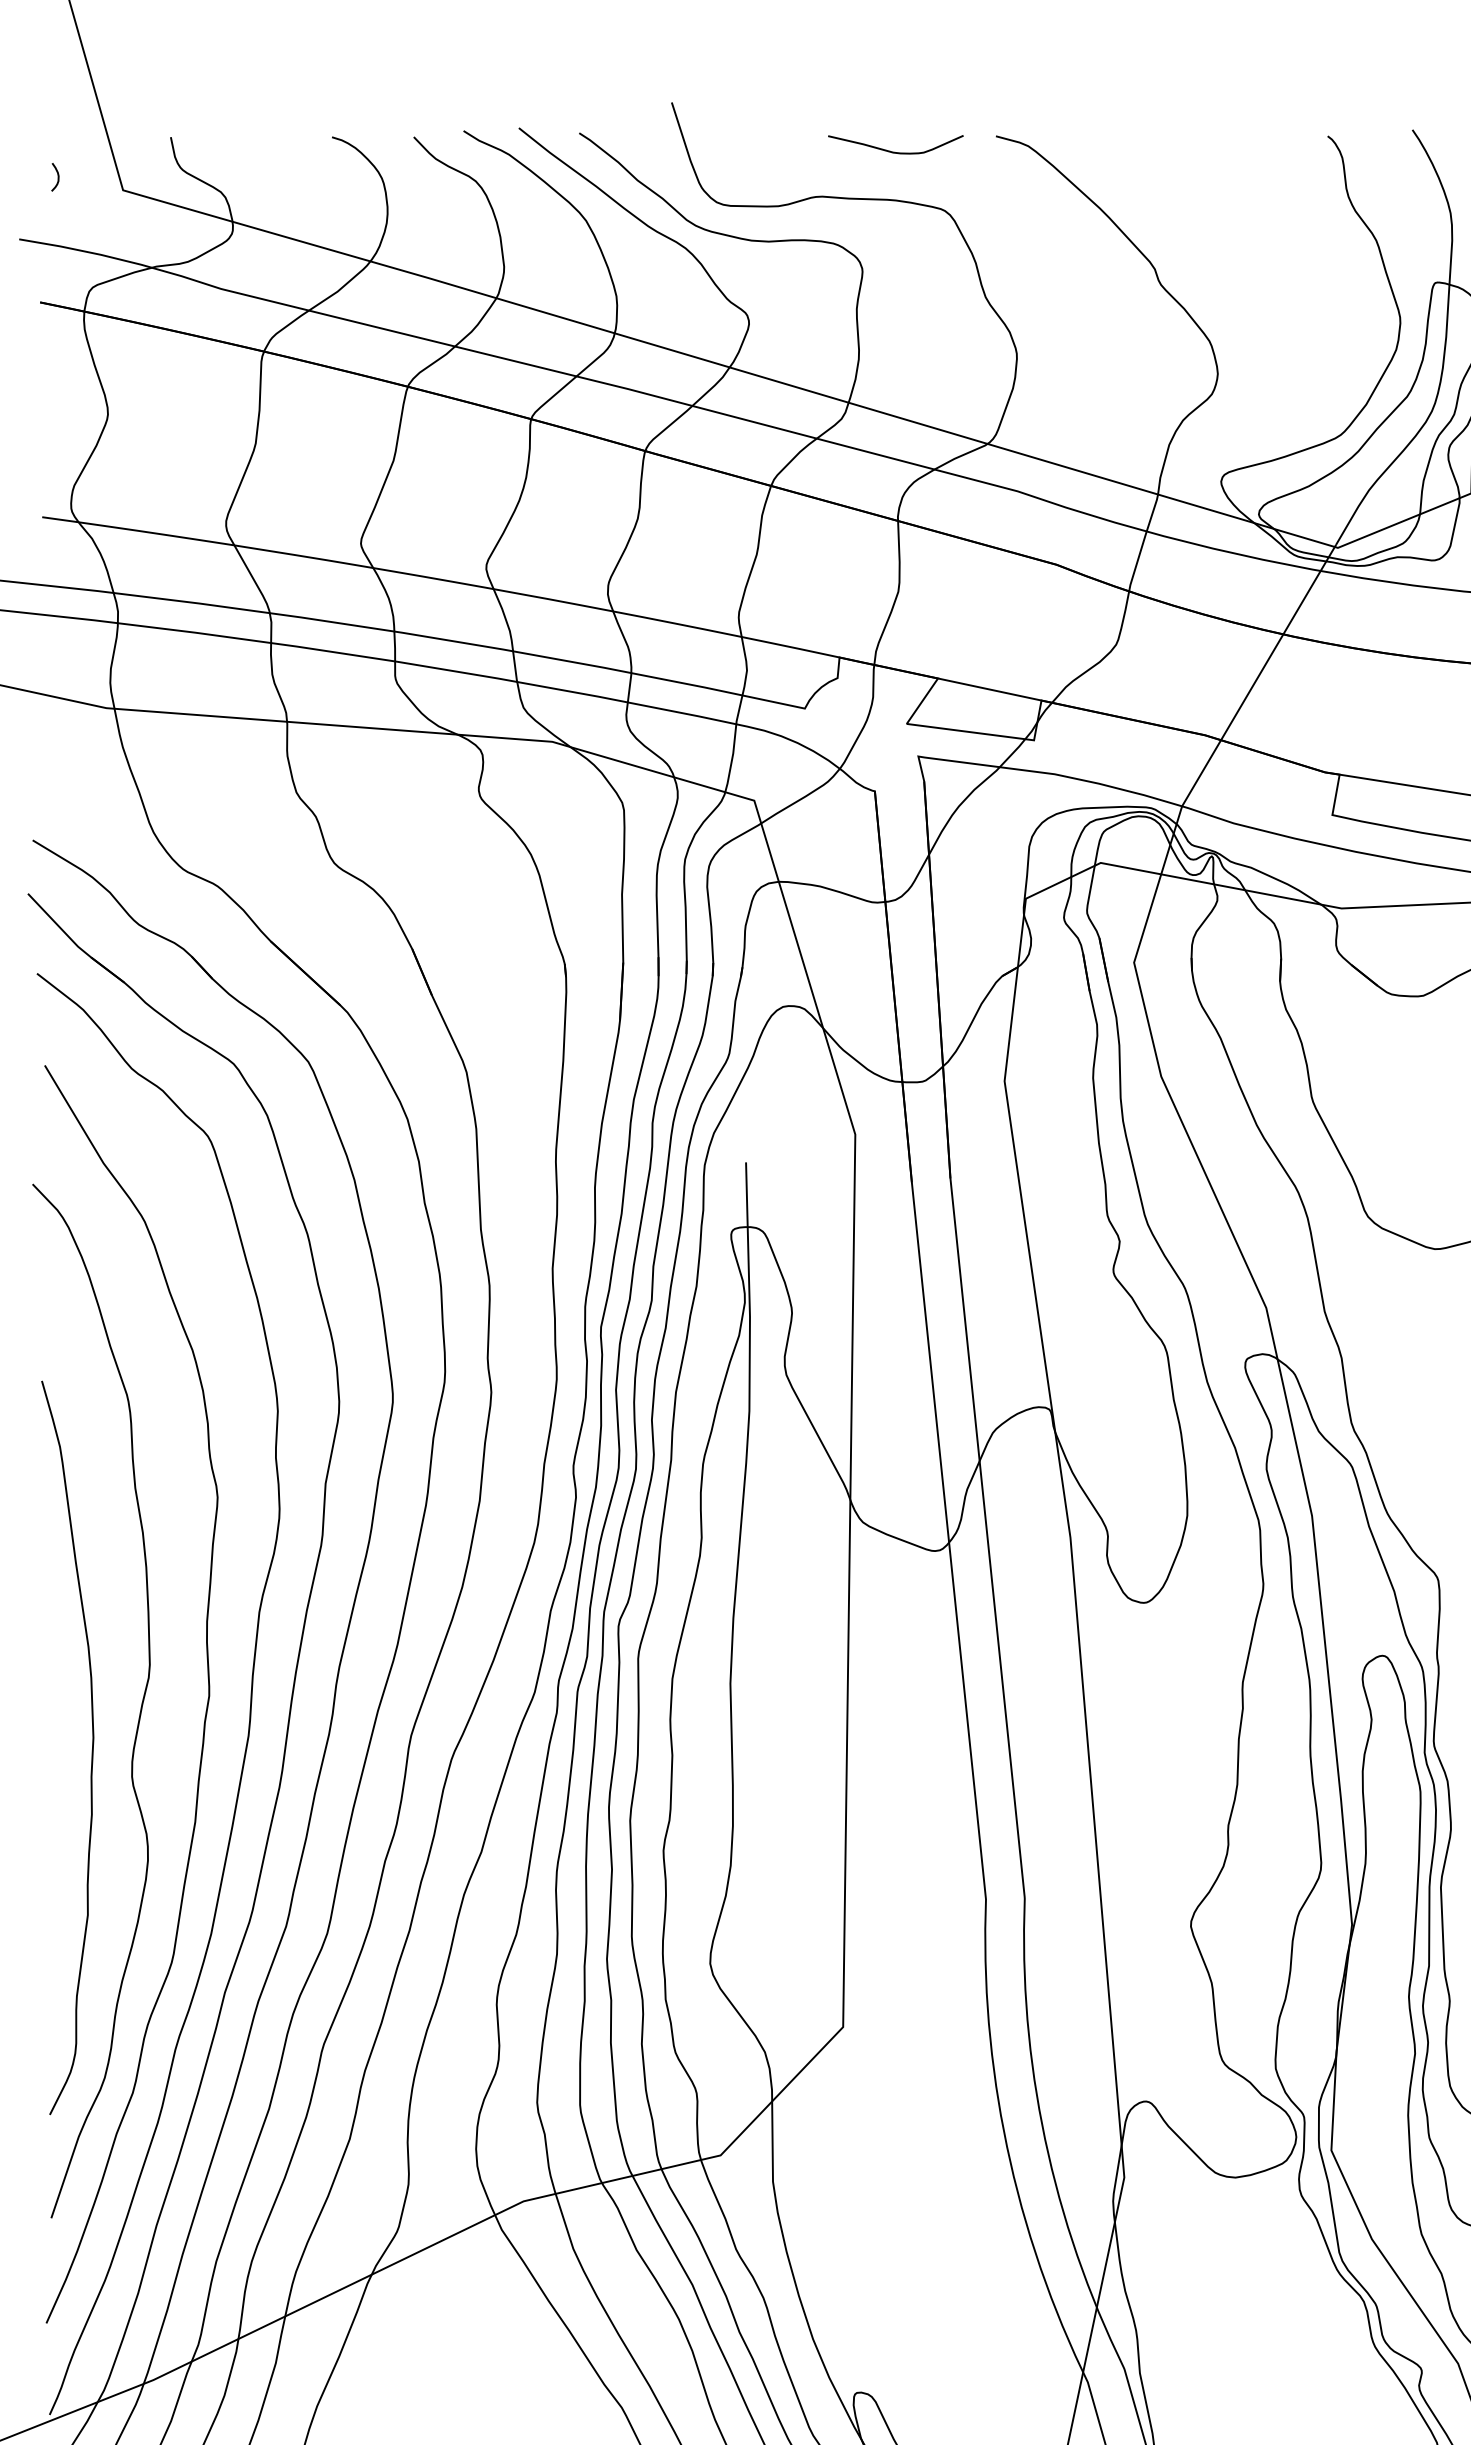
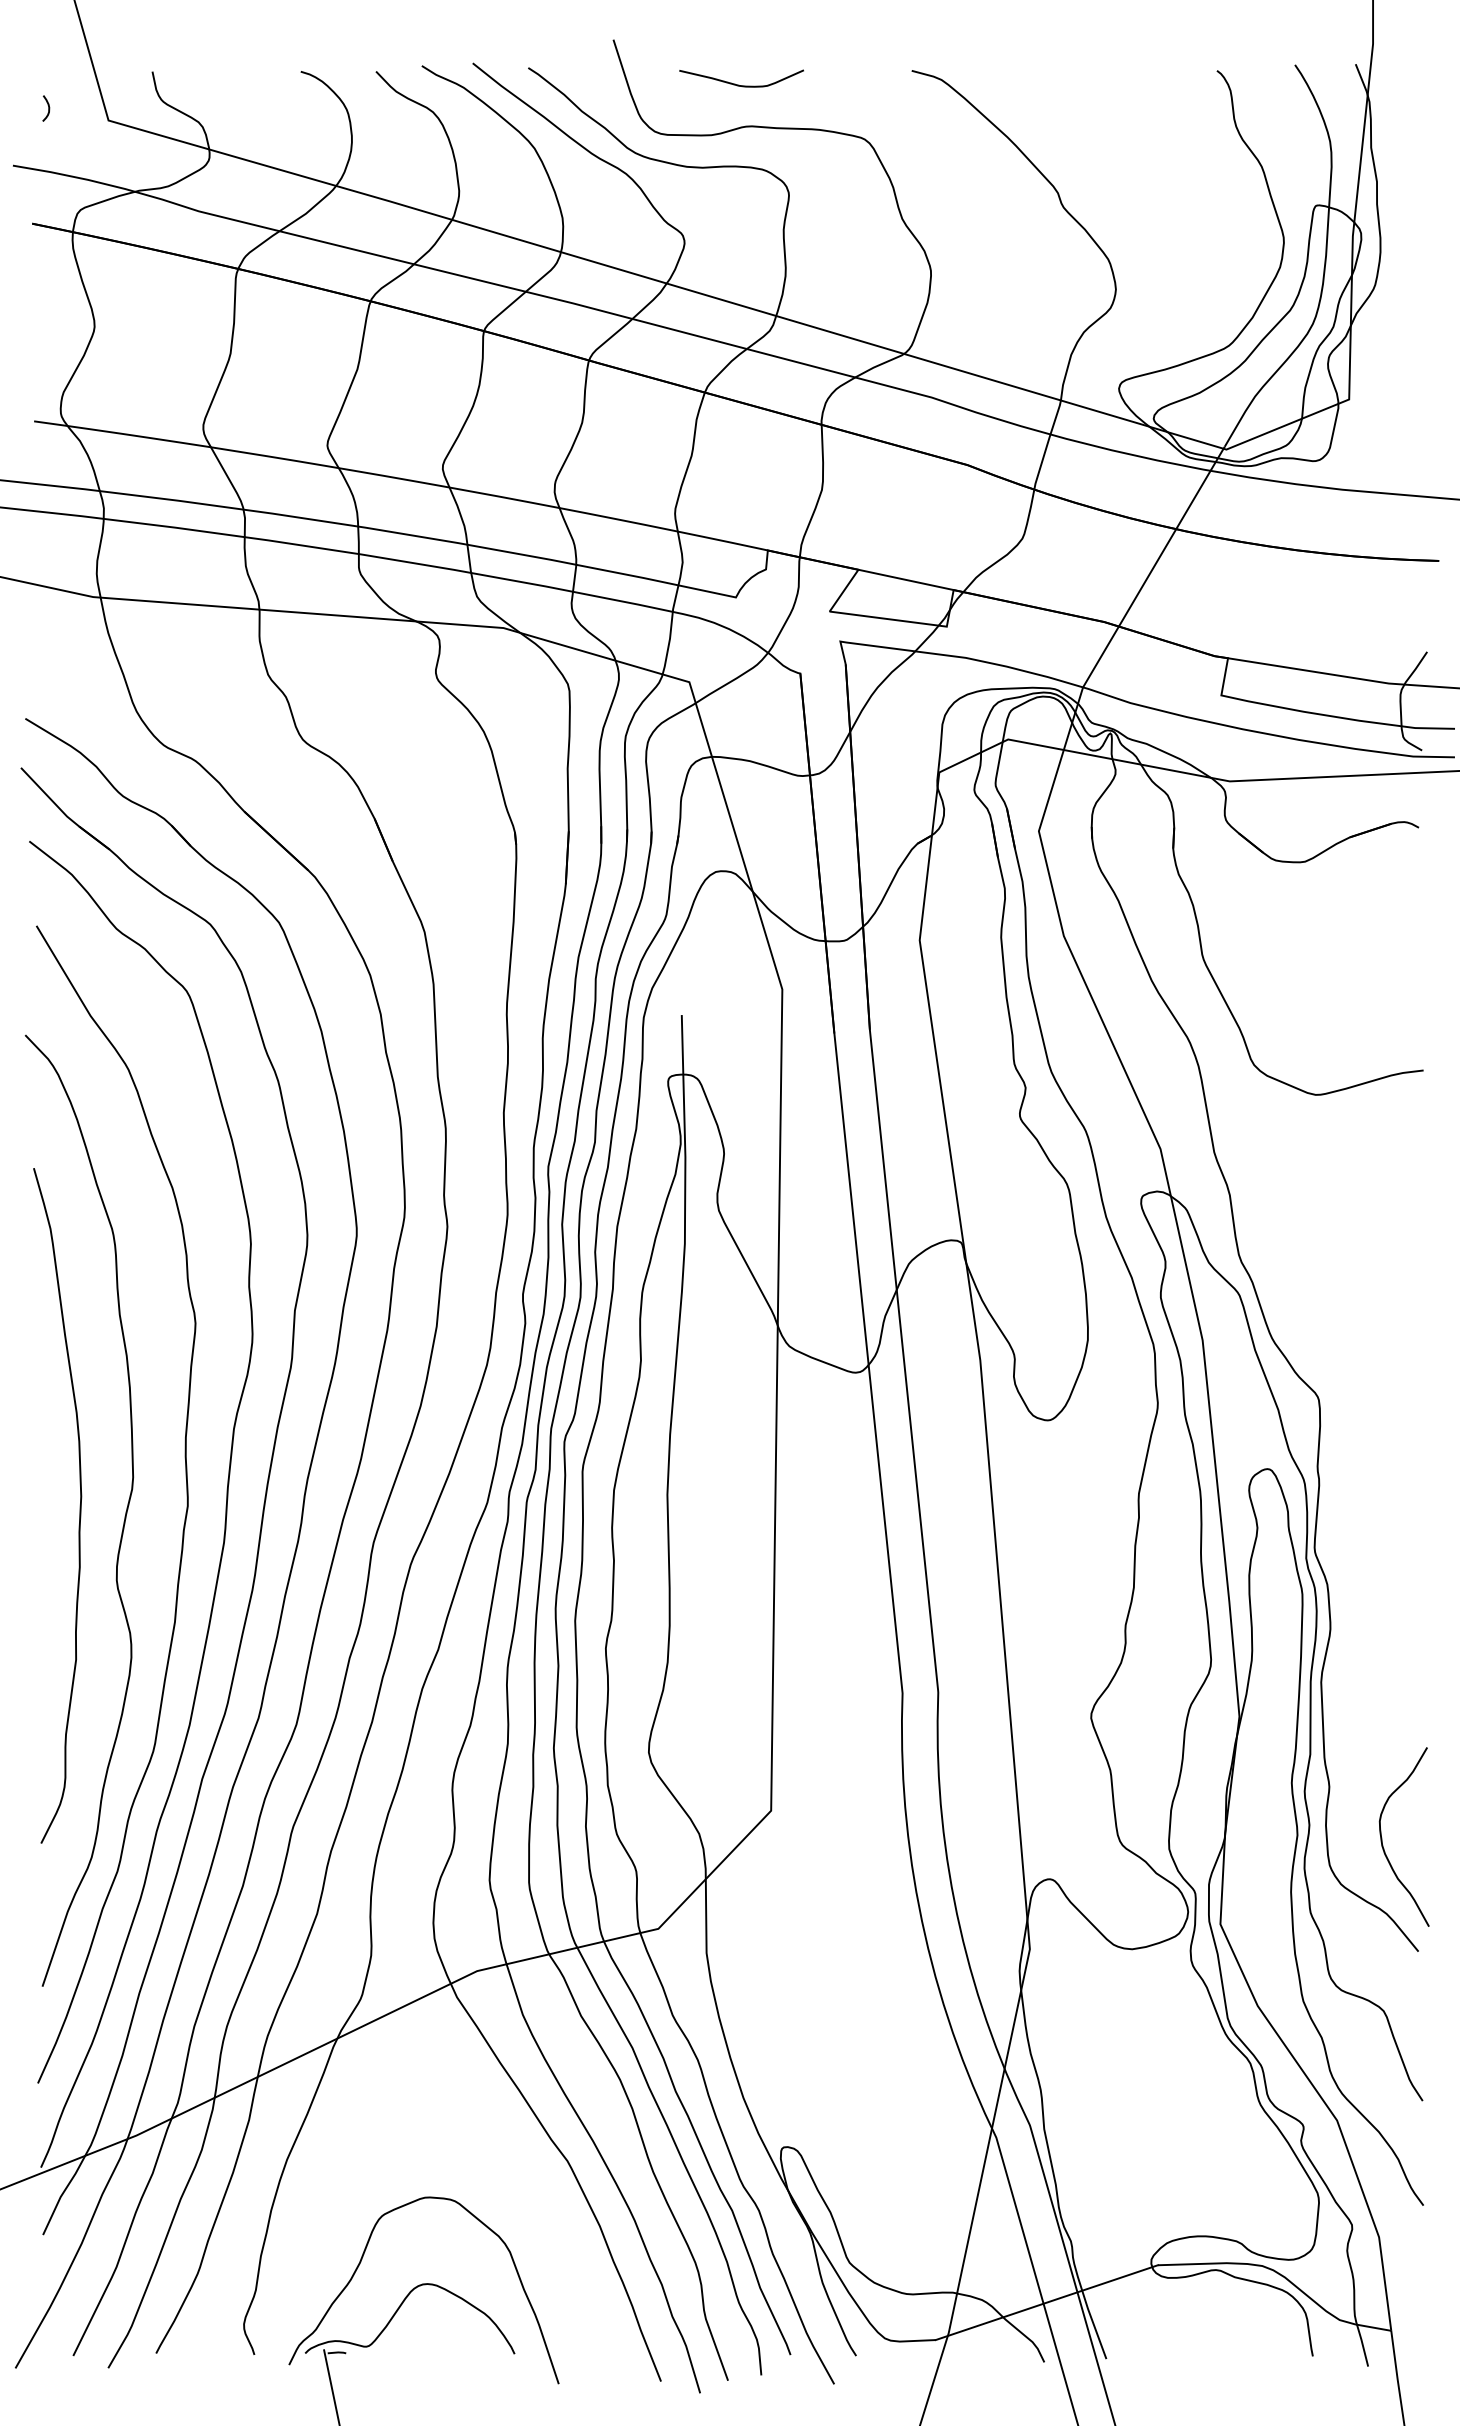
curve: (892, 151) -> (738, 84), moved
curve: (91, 1747) -> (79, 1505), moved

